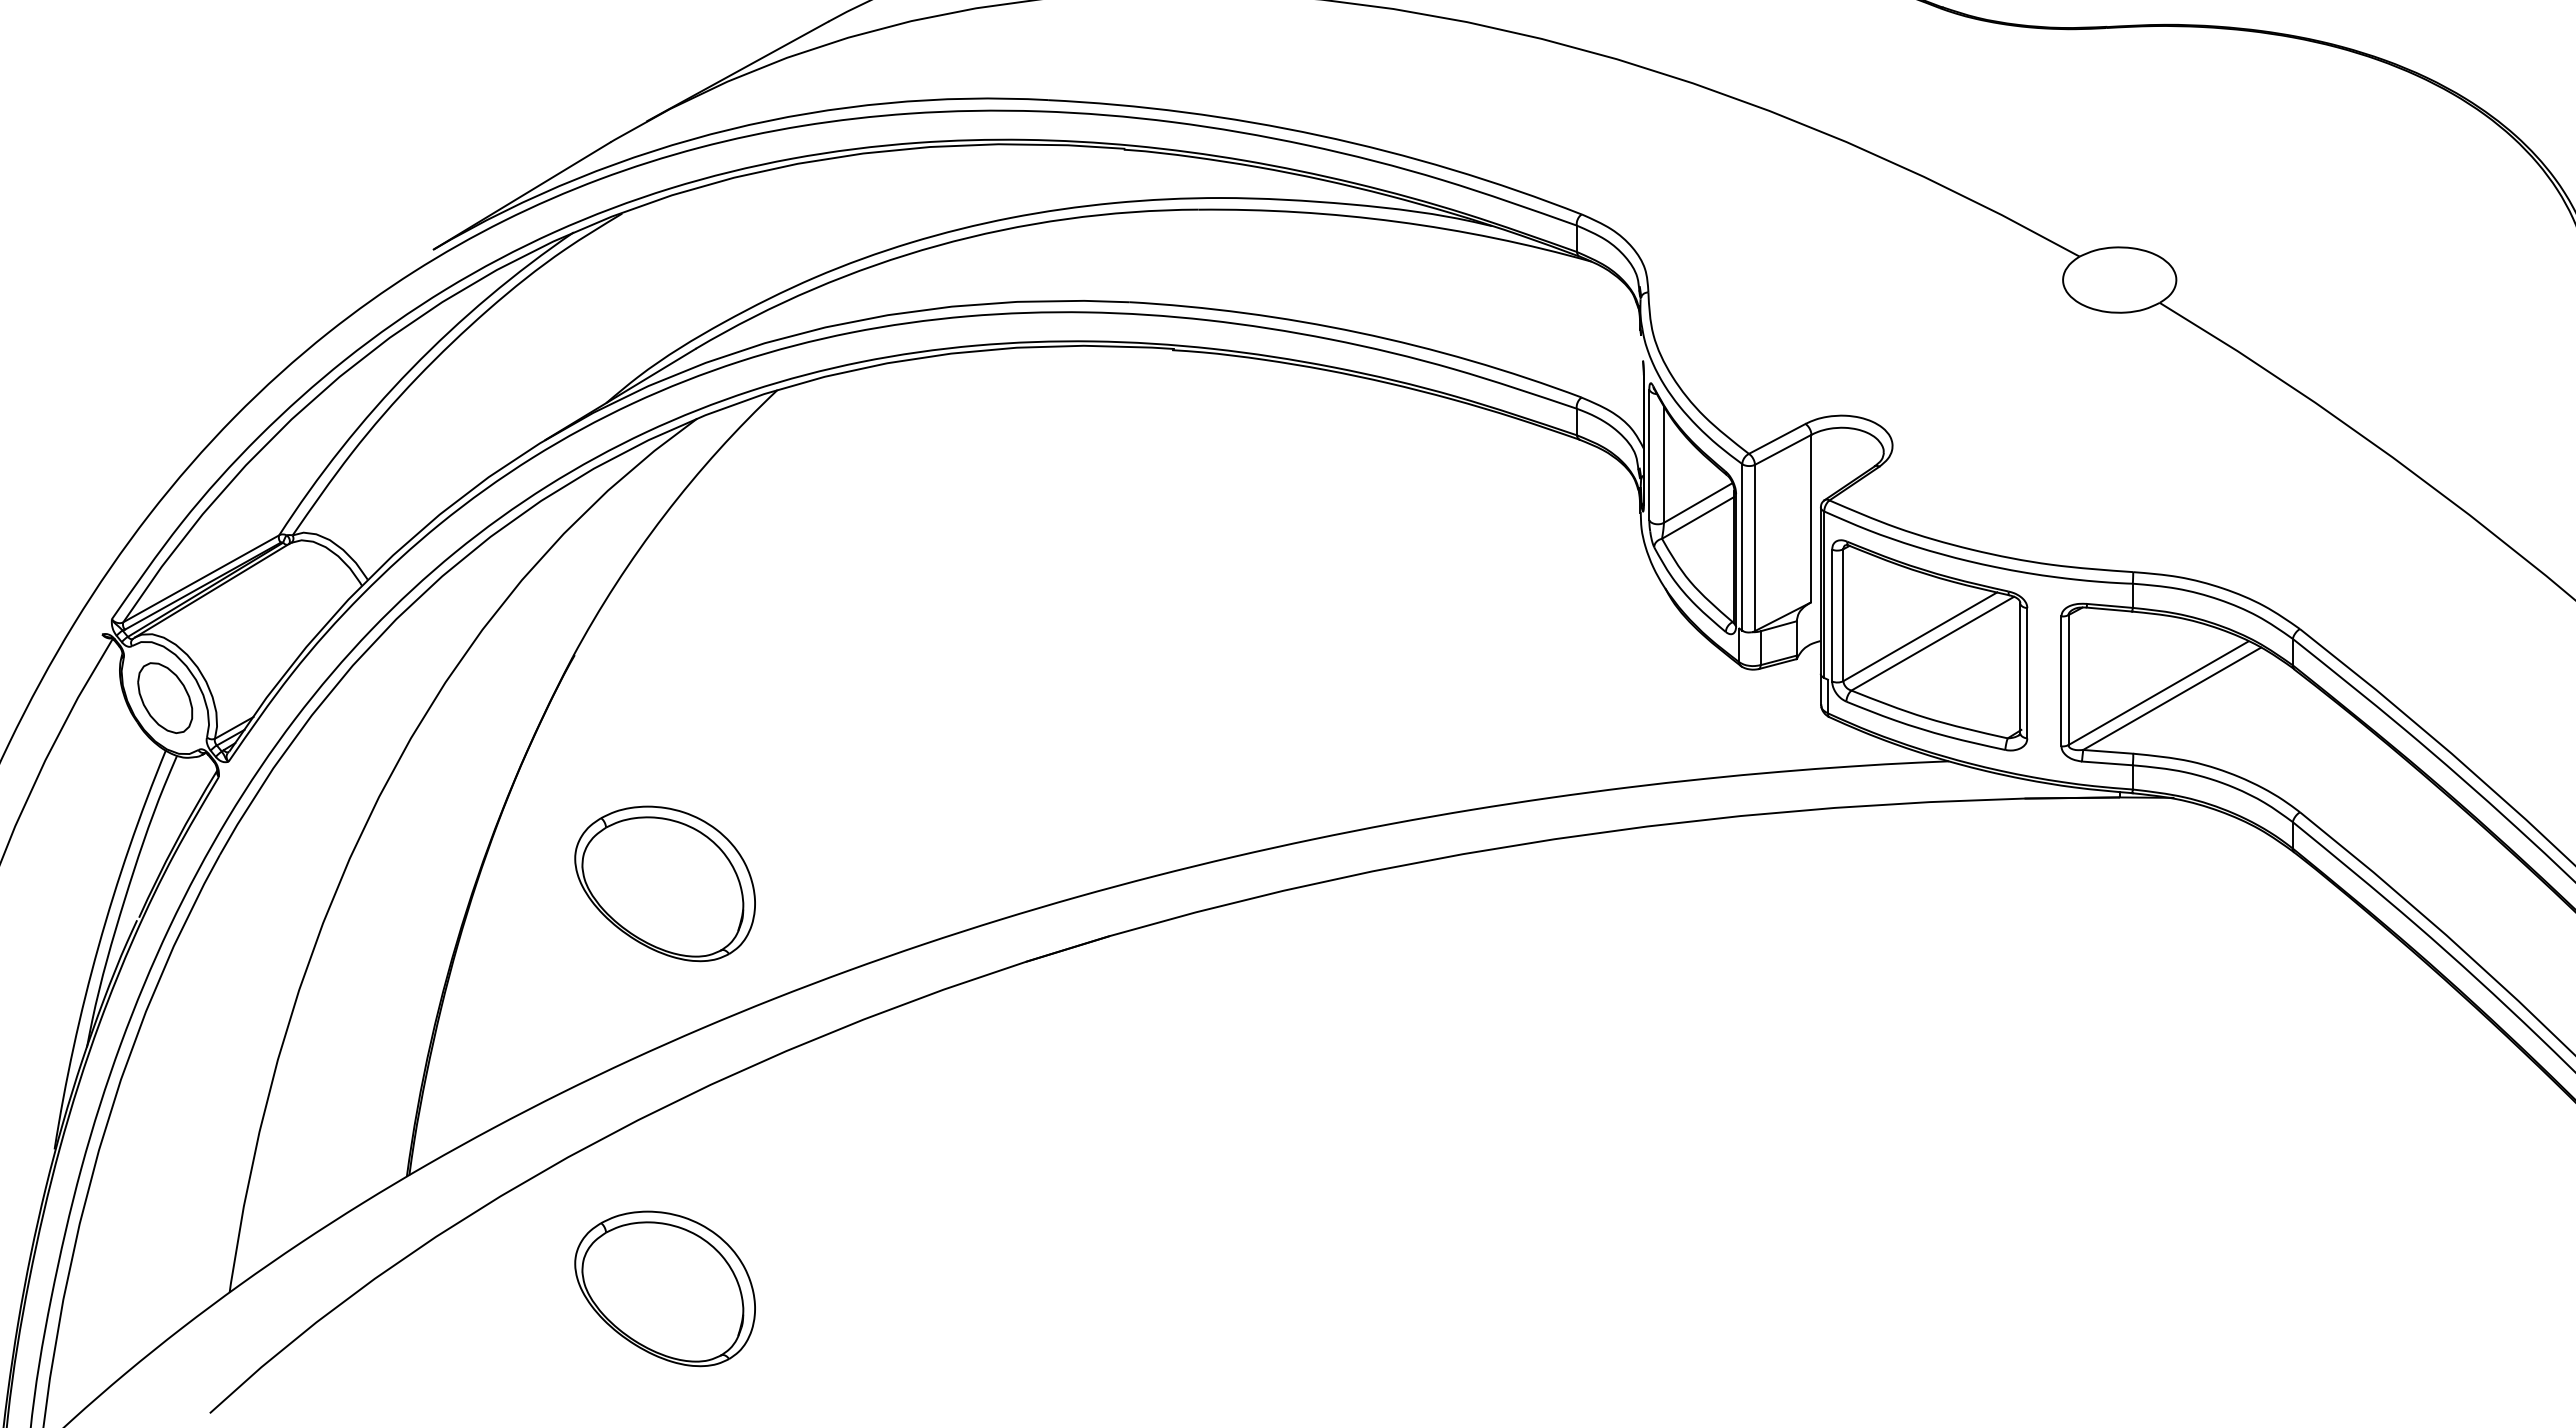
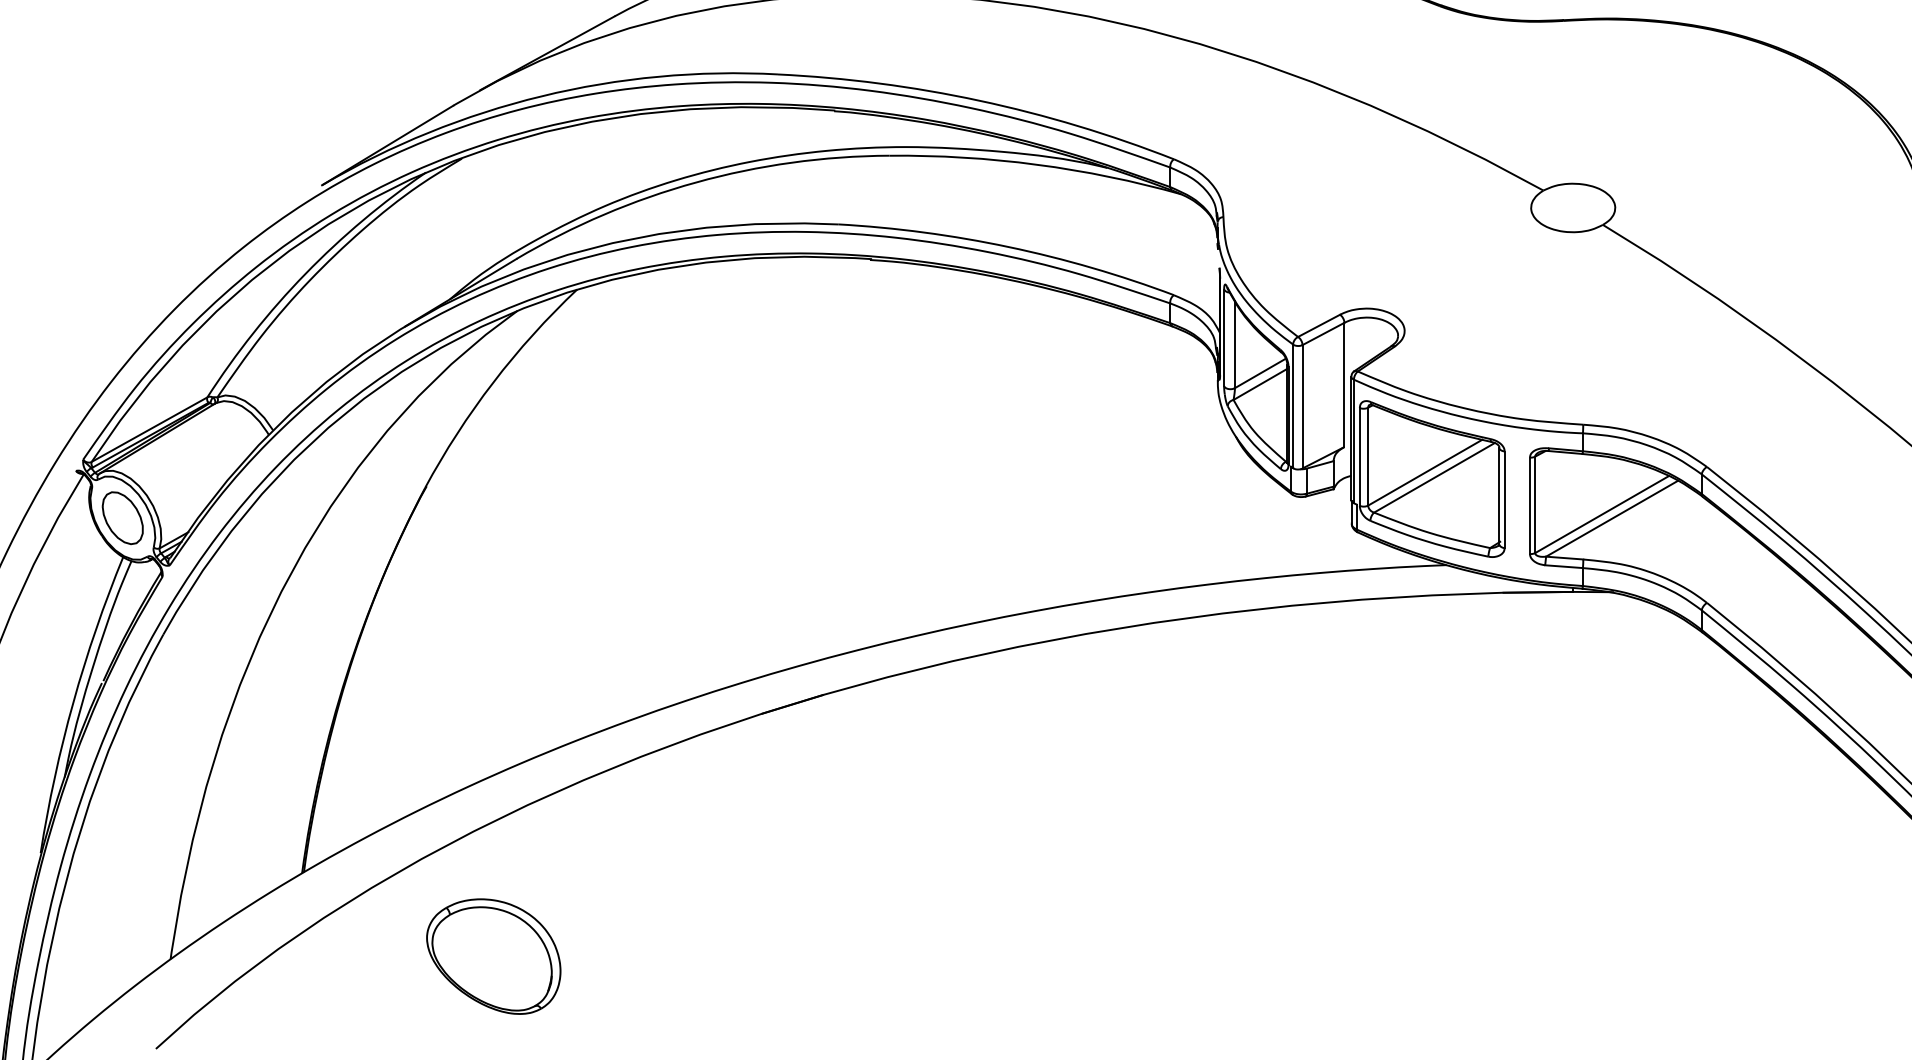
part: (664, 883) -> (493, 655), removed

